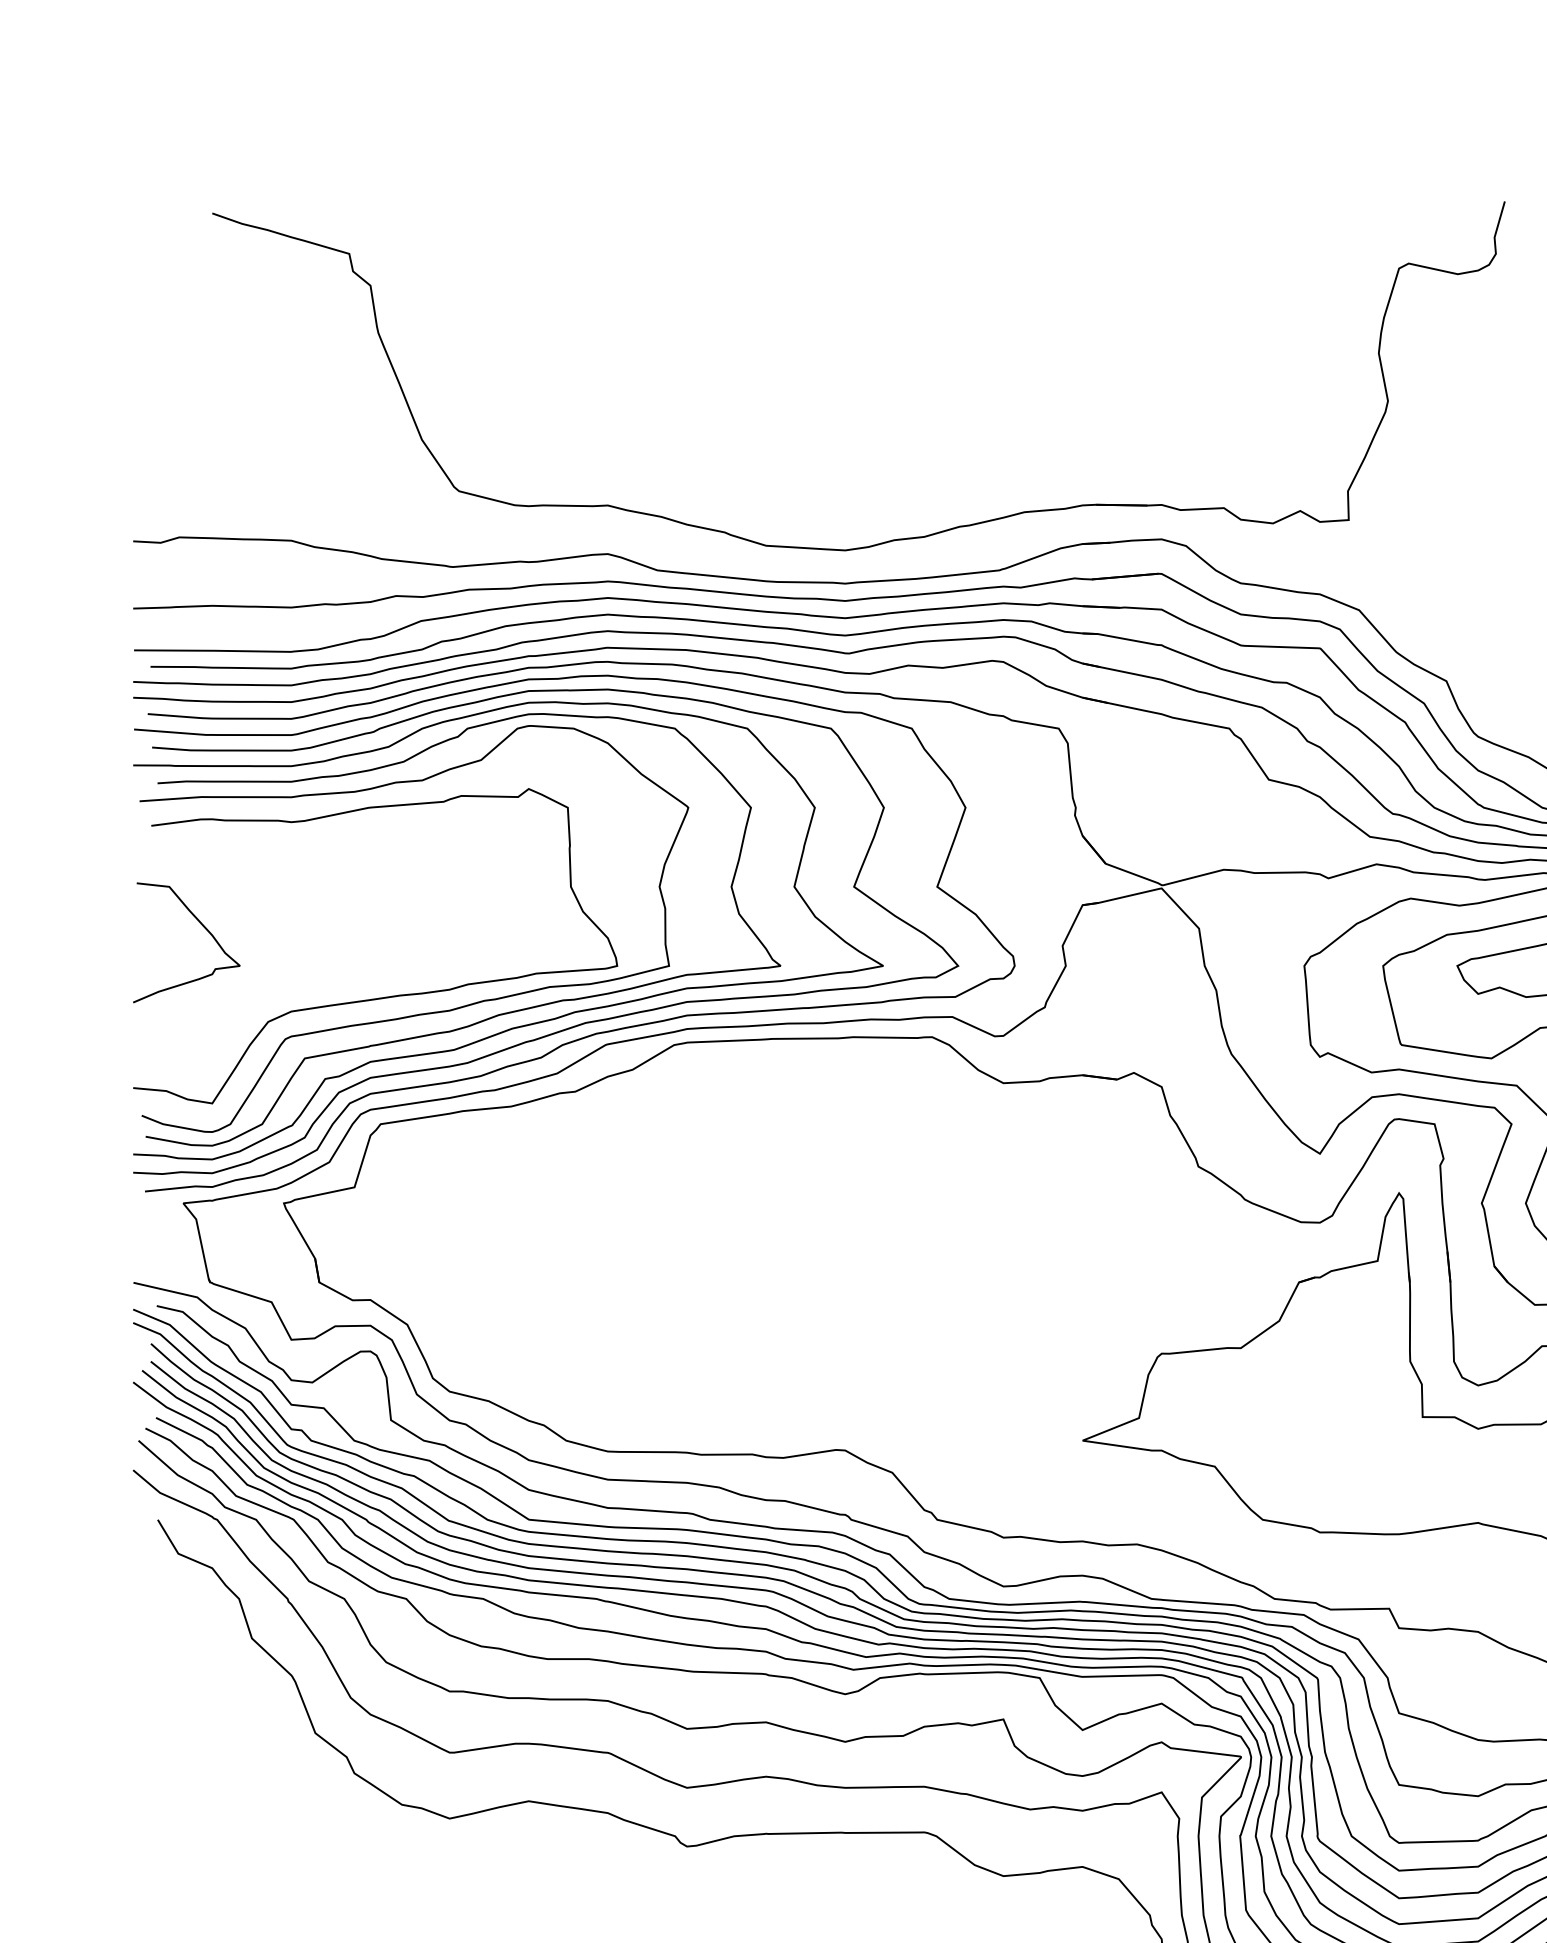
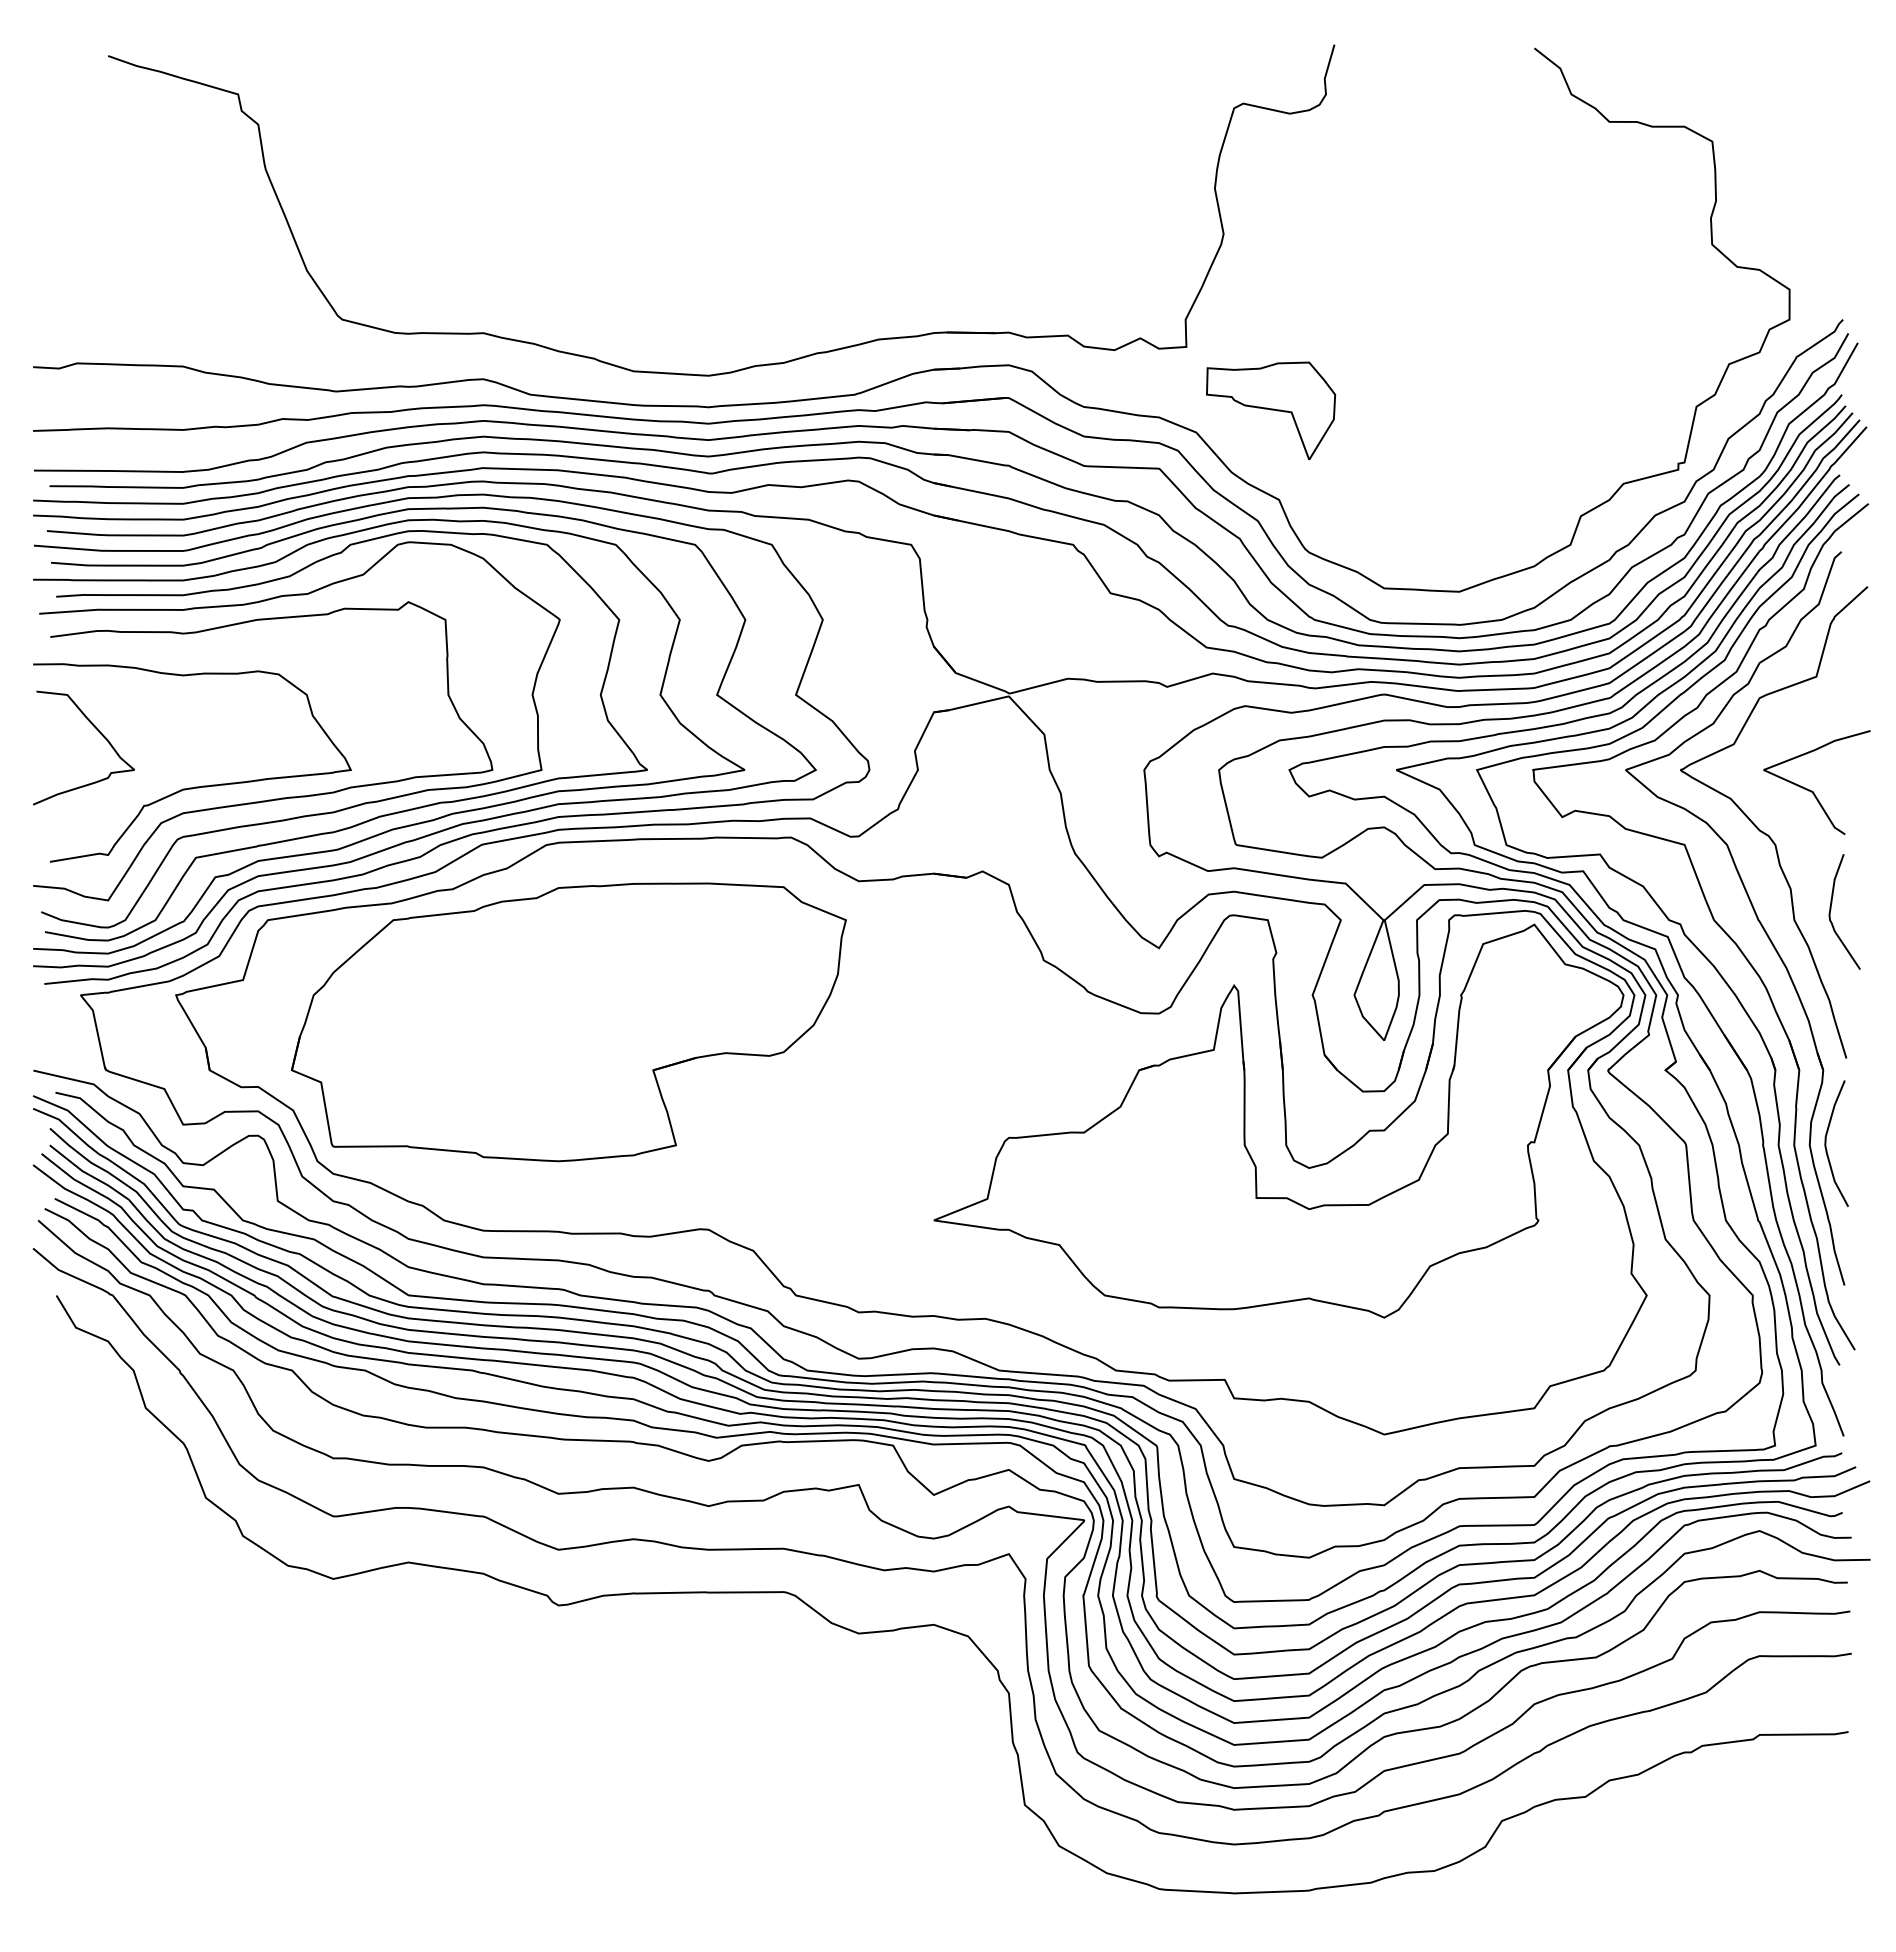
part: (1437, 587) -> (1270, 410), added
curve: (304, 983) -> (195, 786), added
part: (697, 1232) -> (568, 1022), added

